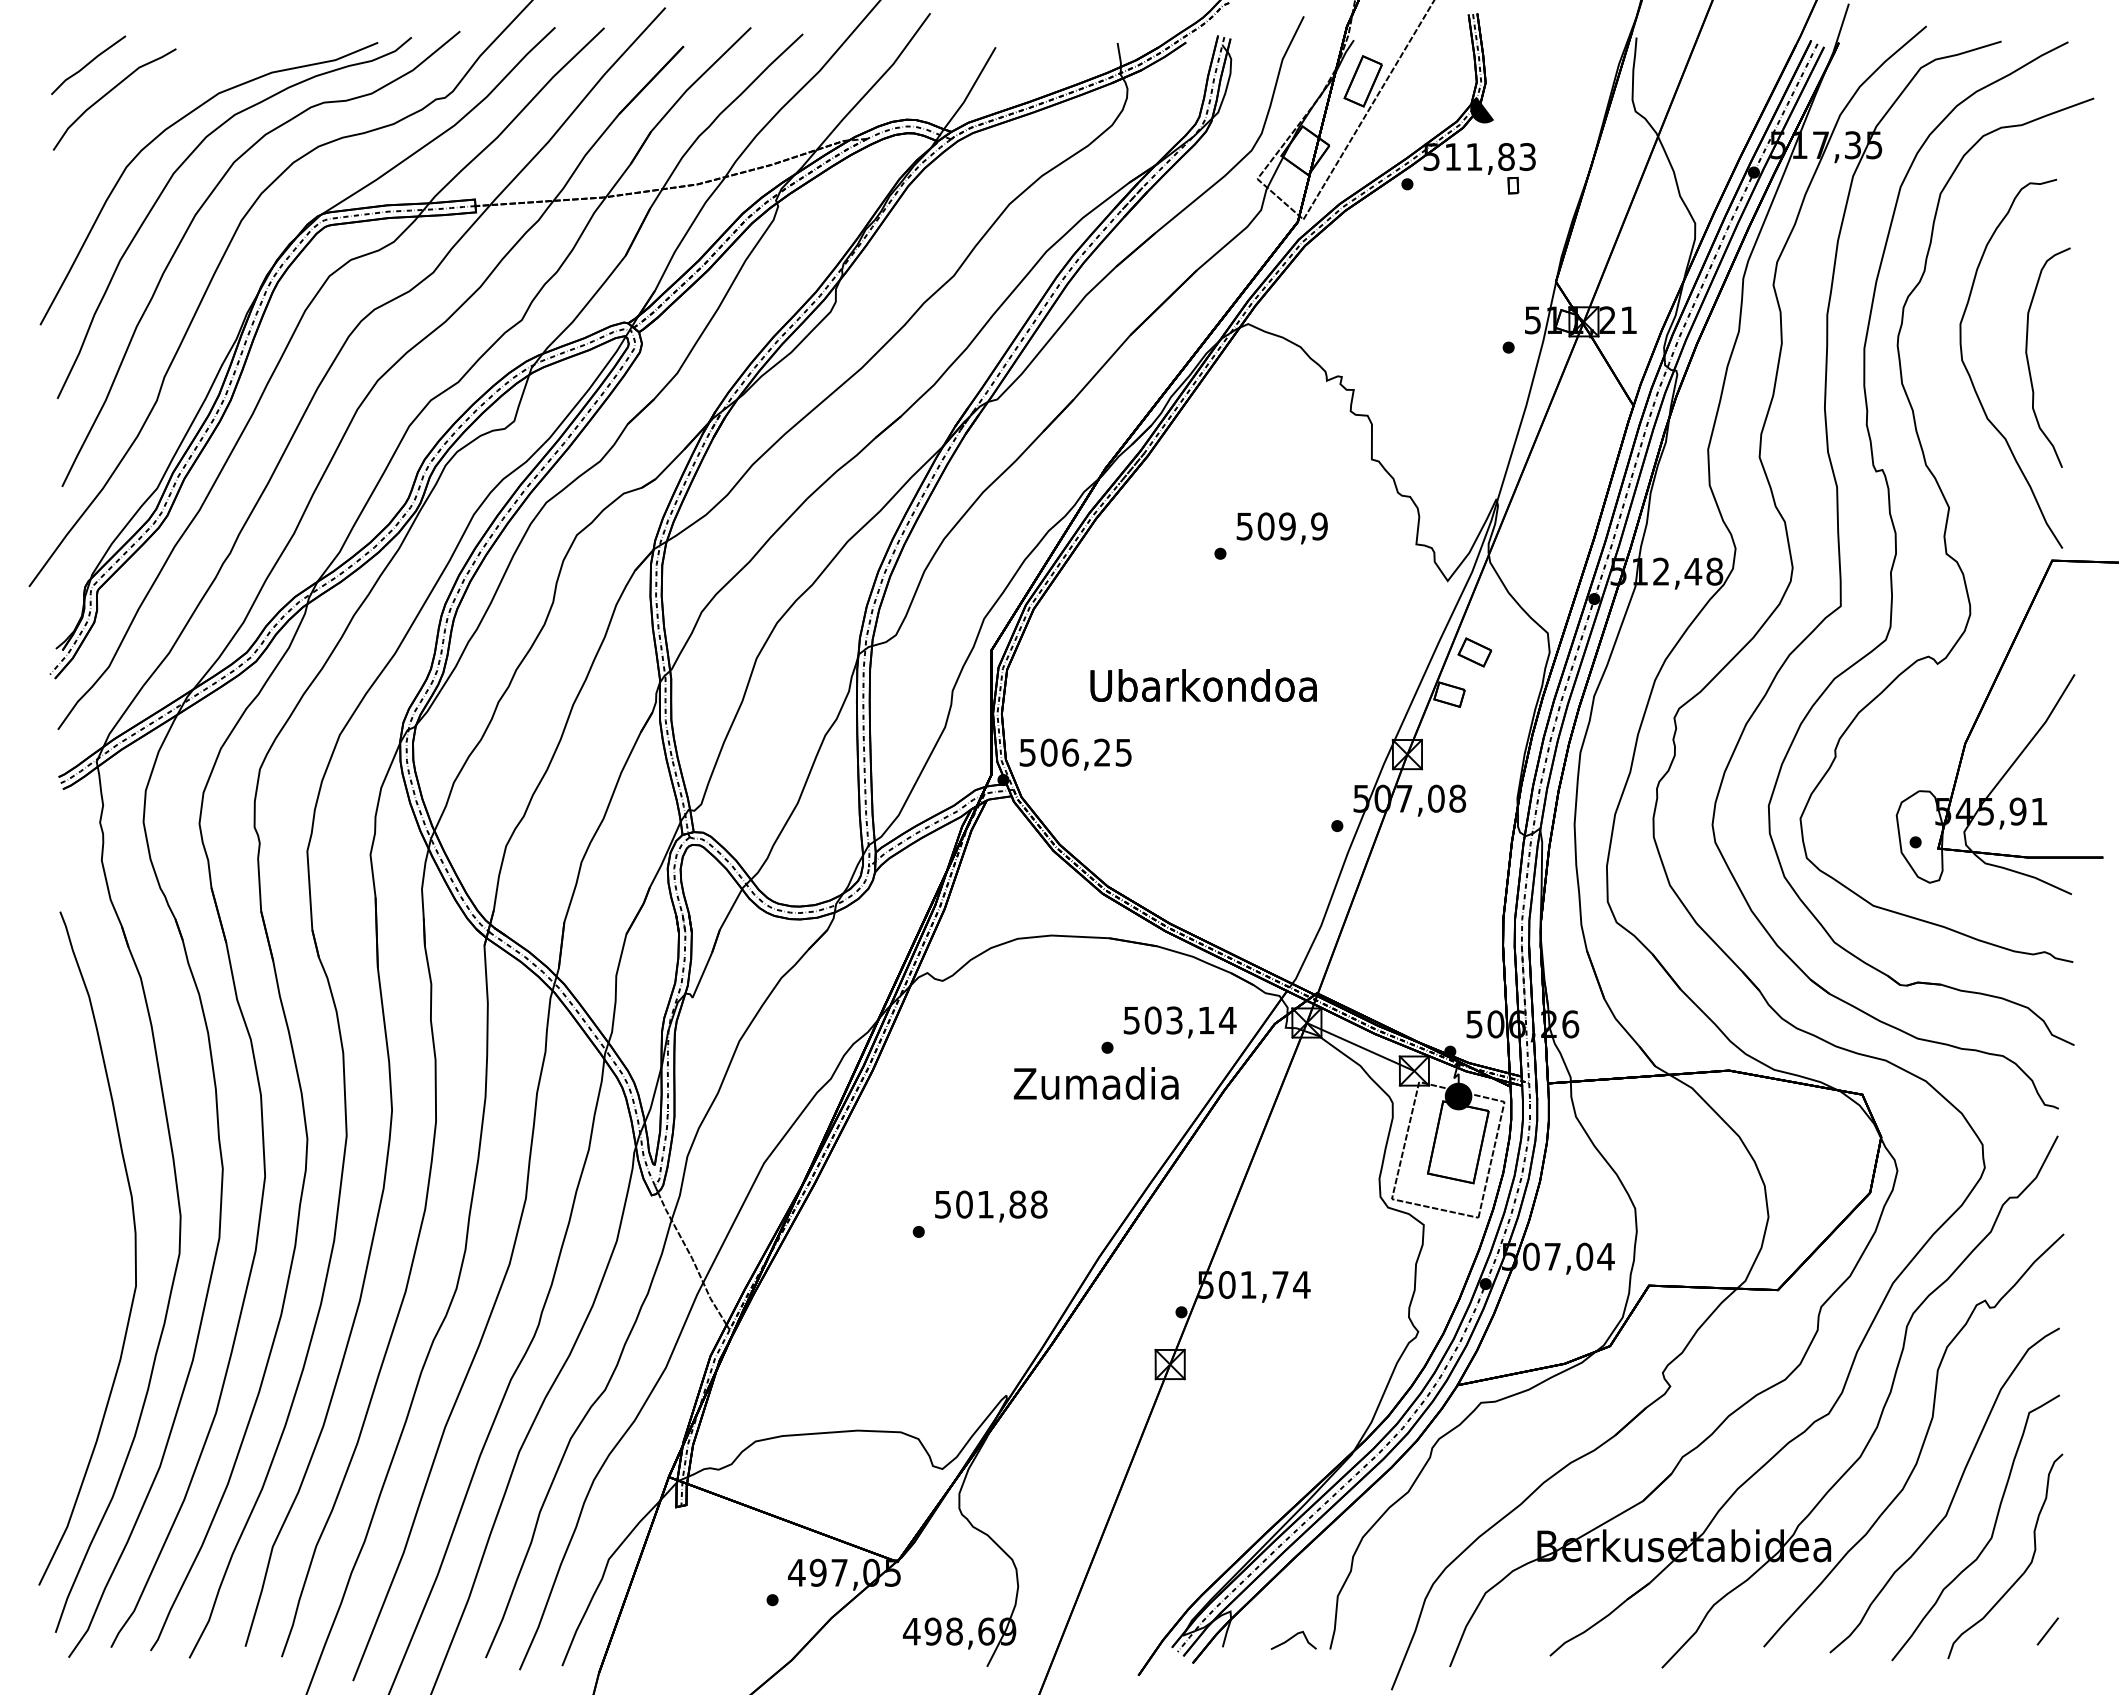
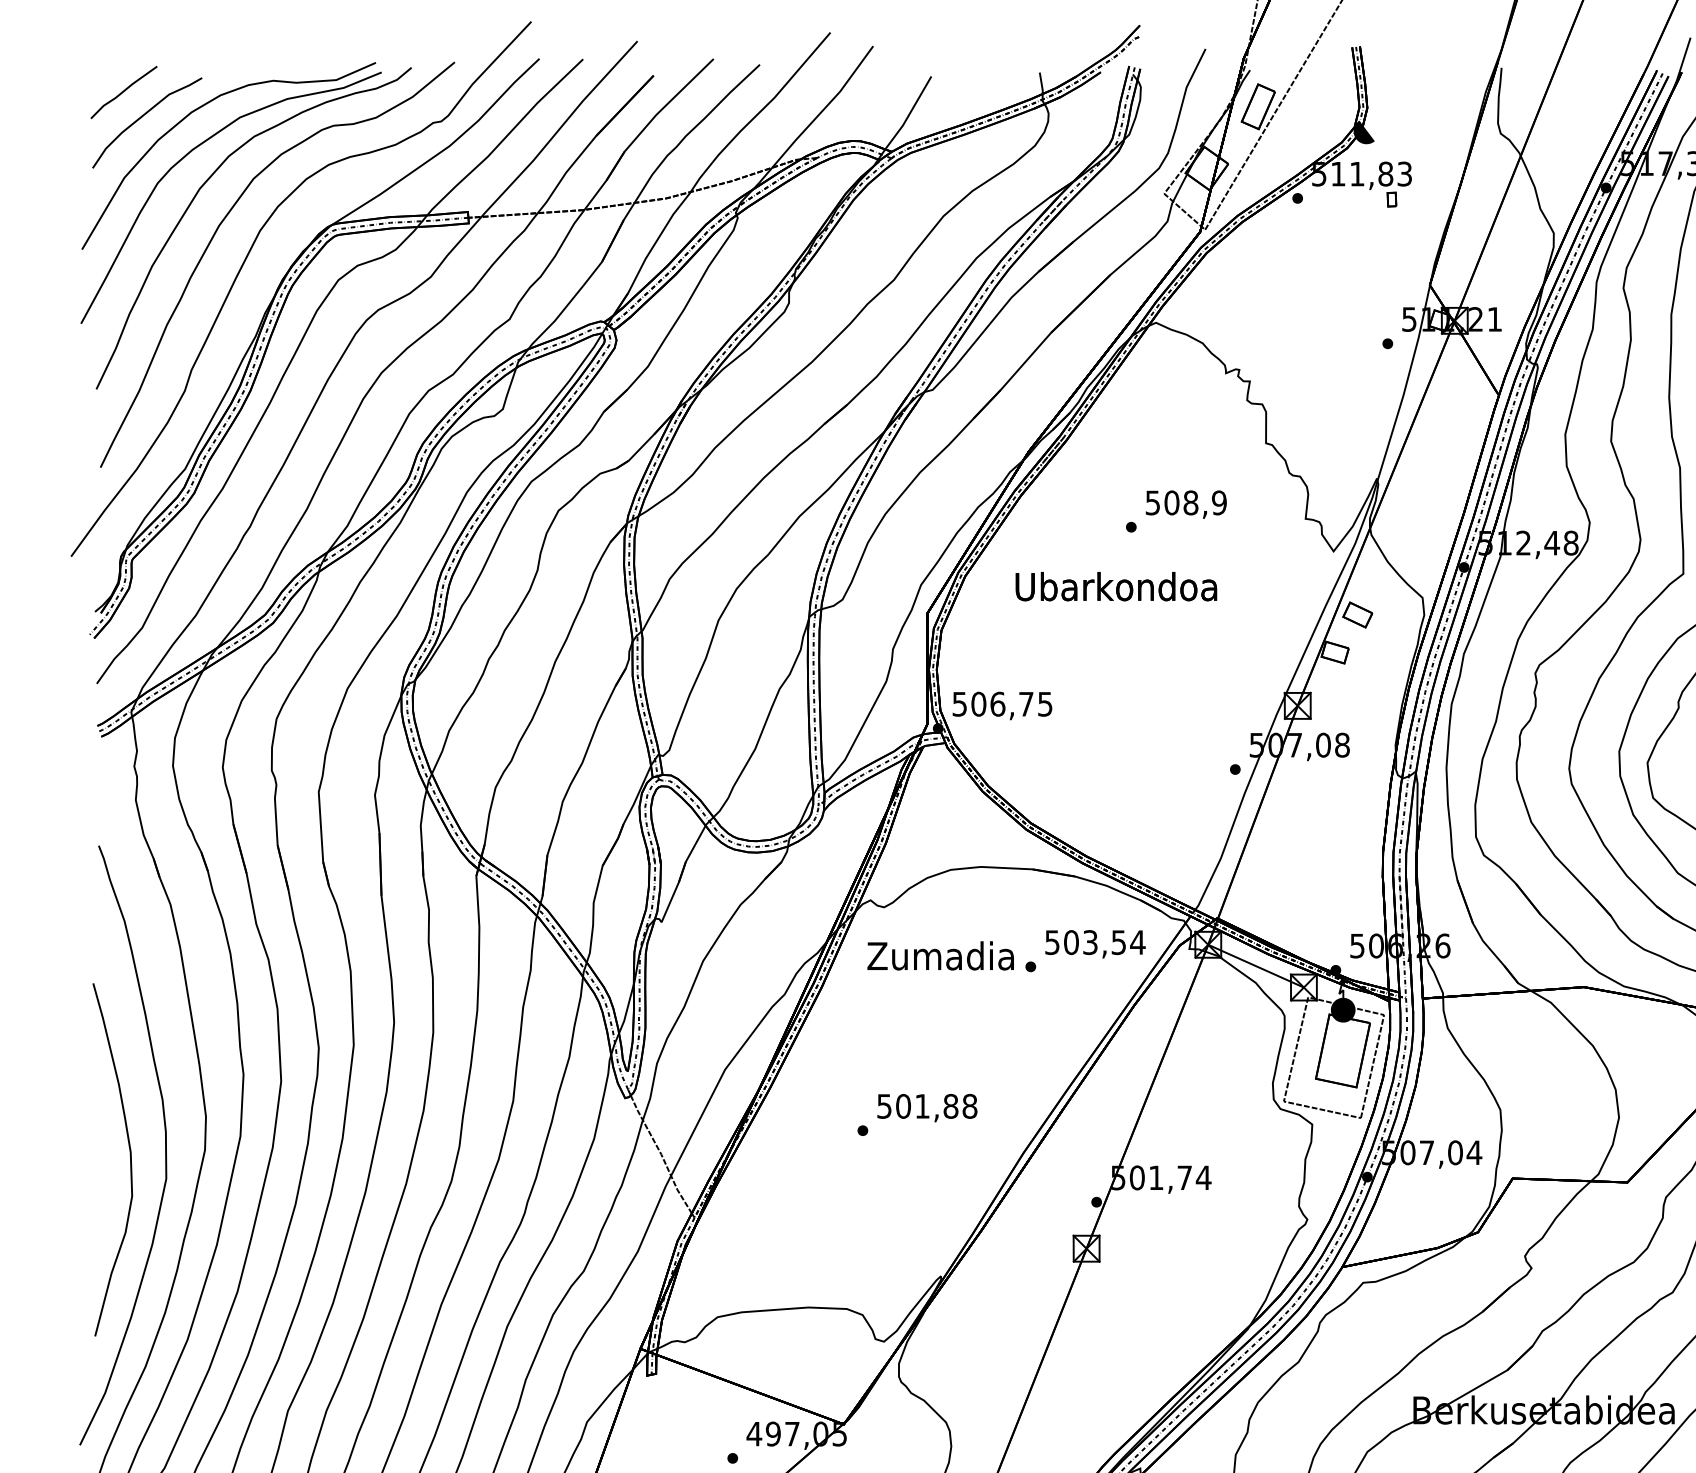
curve: (175, 82) -> (201, 107), added
text: (1287, 526) -> (1190, 502), 509,9 -> 508,9
text: (1203, 685) -> (1116, 586), moved
text: (1102, 752) -> (1026, 704), 506,25 -> 506,75
text: (1206, 1020) -> (1118, 942), 503,14 -> 503,54
text: (1095, 1083) -> (940, 955), moved
curve: (95, 1264) -> (130, 1159), added

